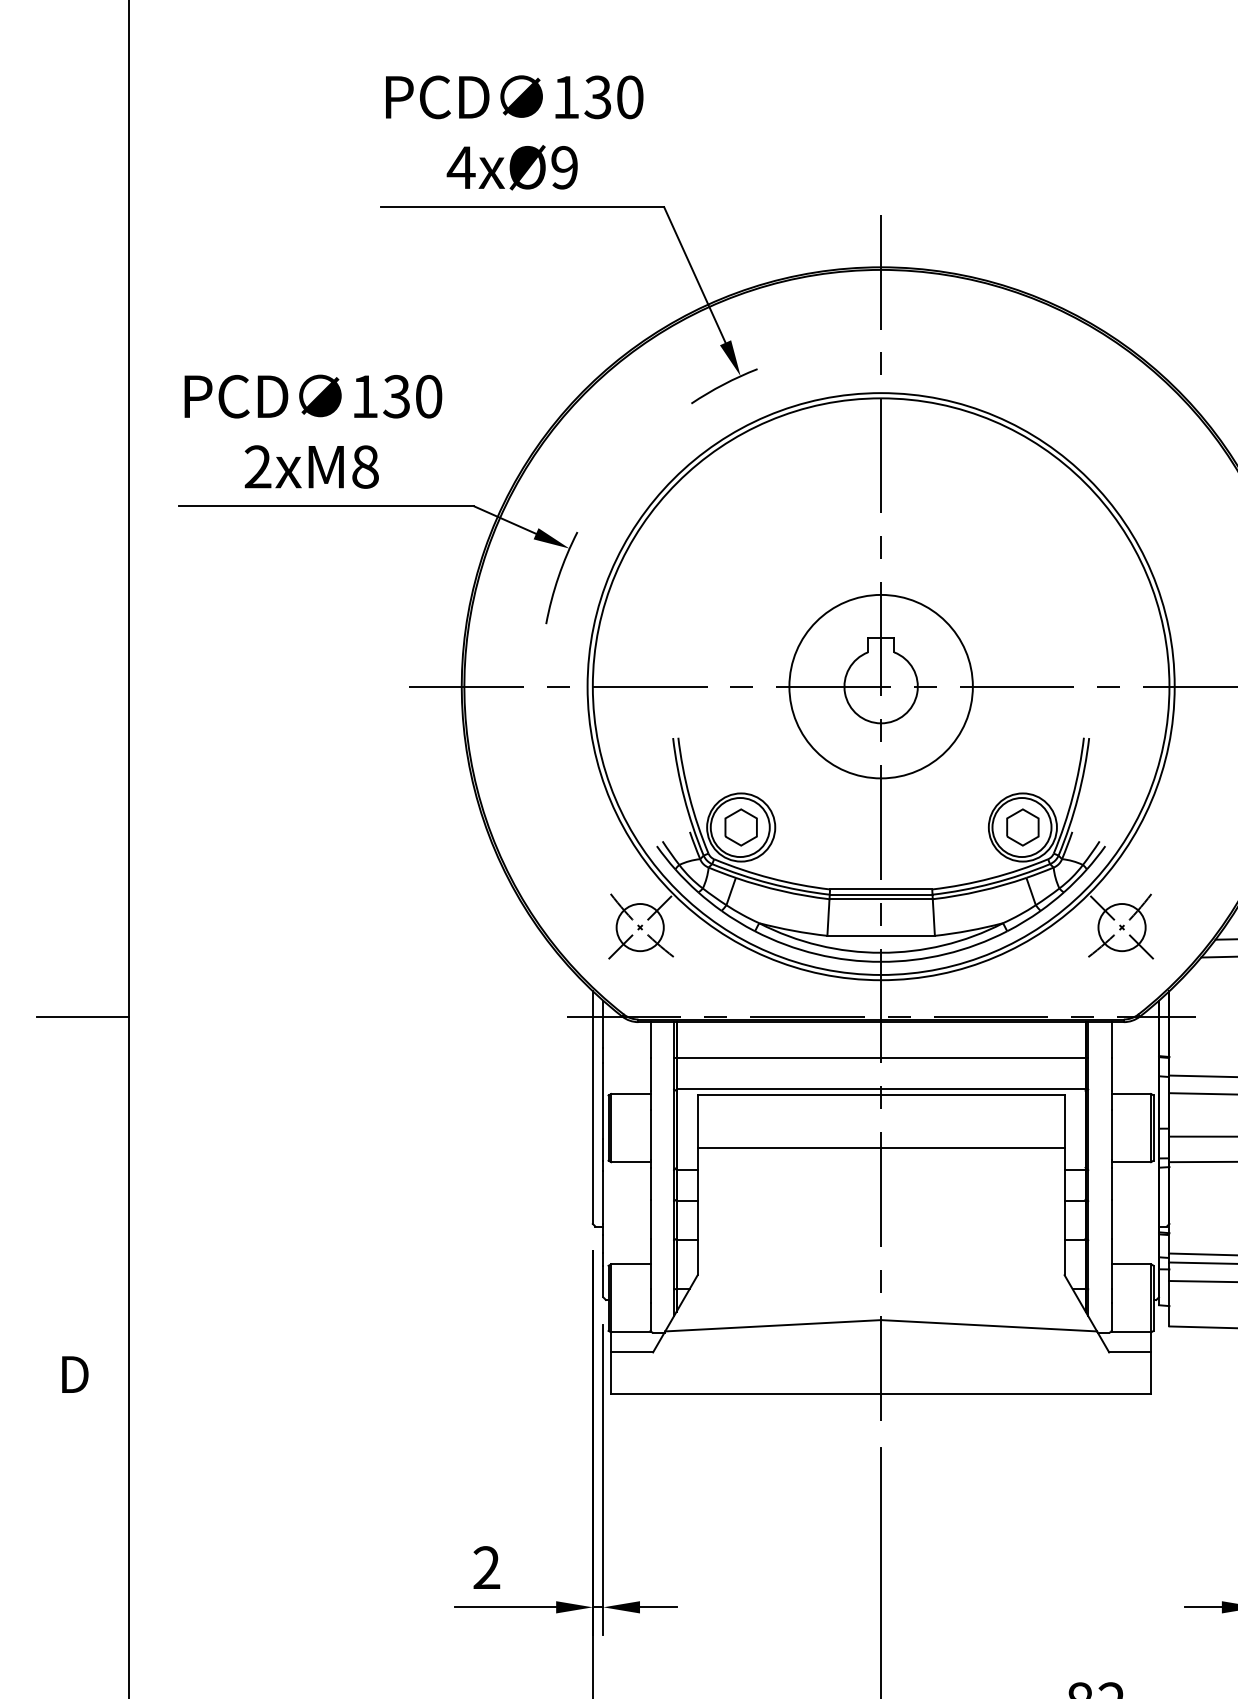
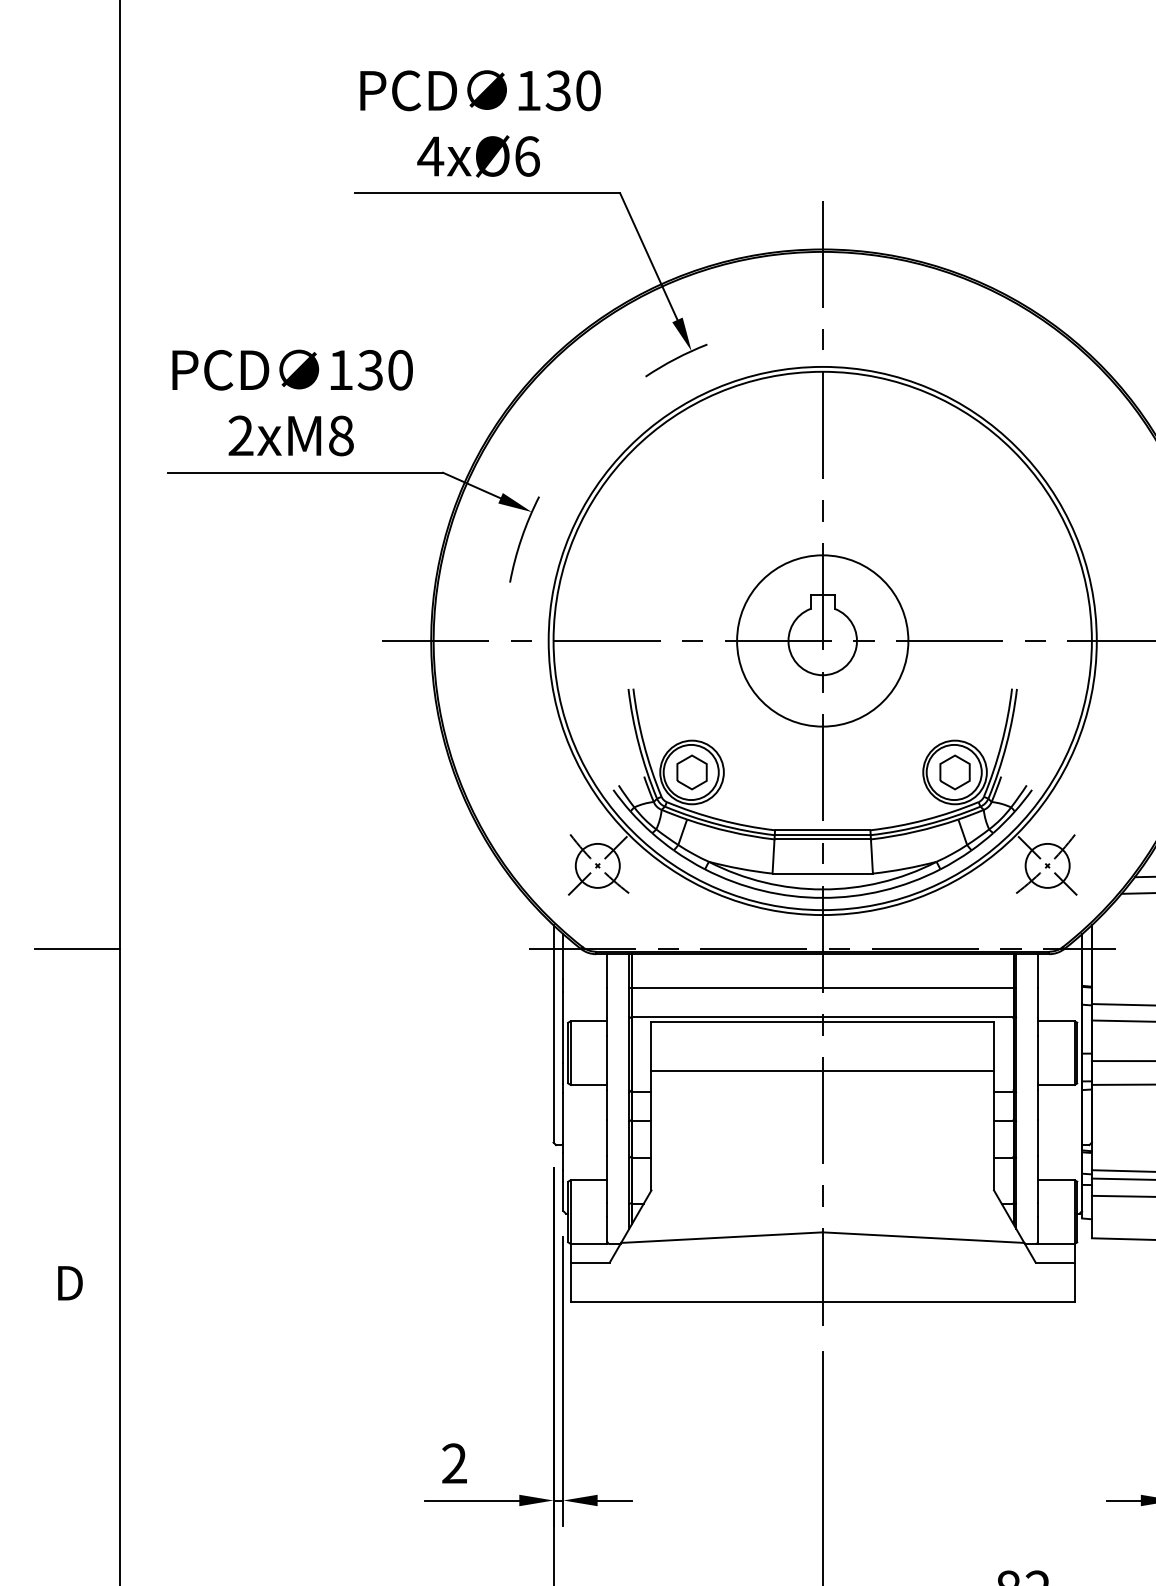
text: (564, 167) -> (527, 156), 4xØ9 -> 4xØ6

